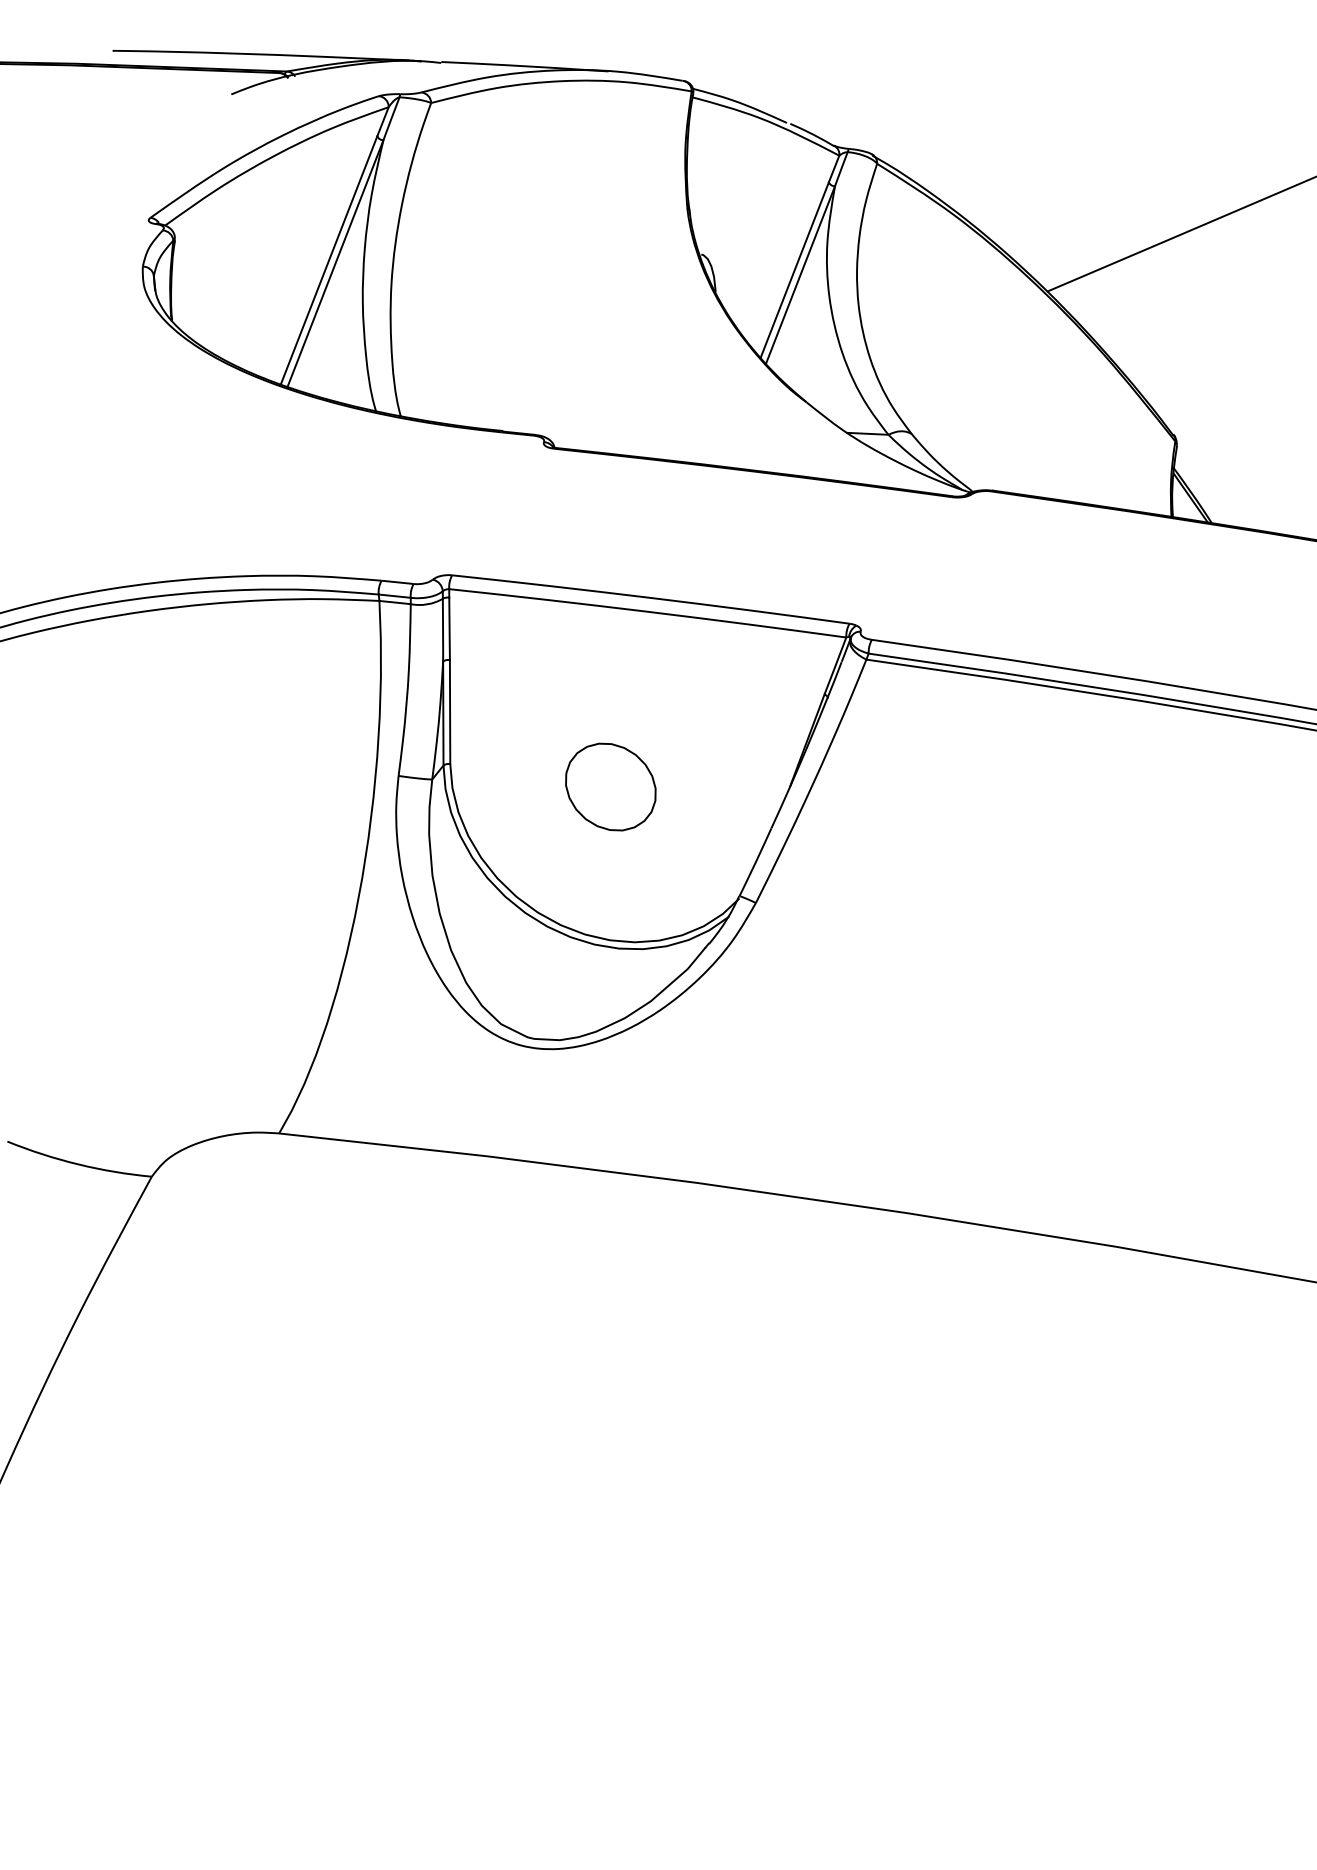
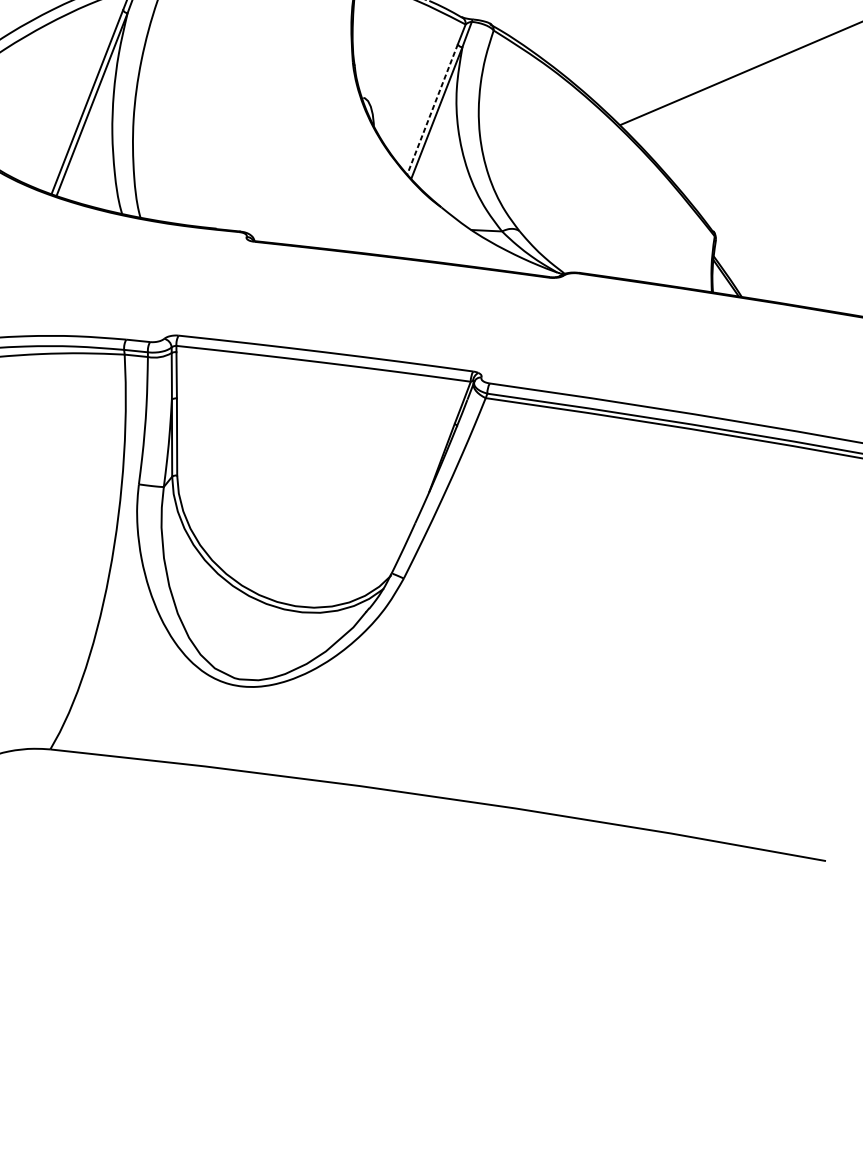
line: (794, 270) -> (432, 109), solid -> dashed
part: (610, 786) -> (296, 492), removed

